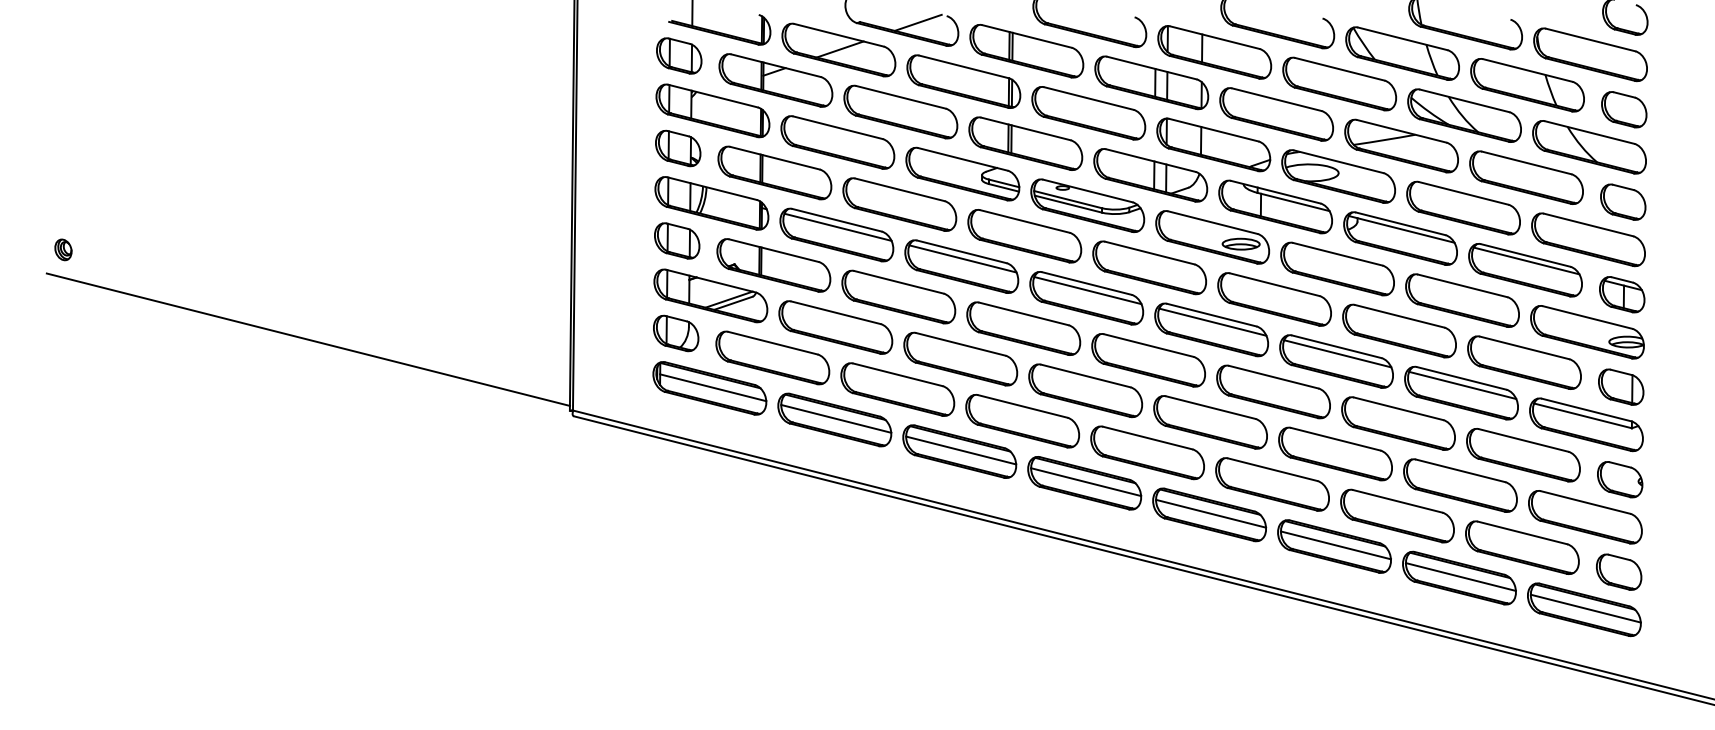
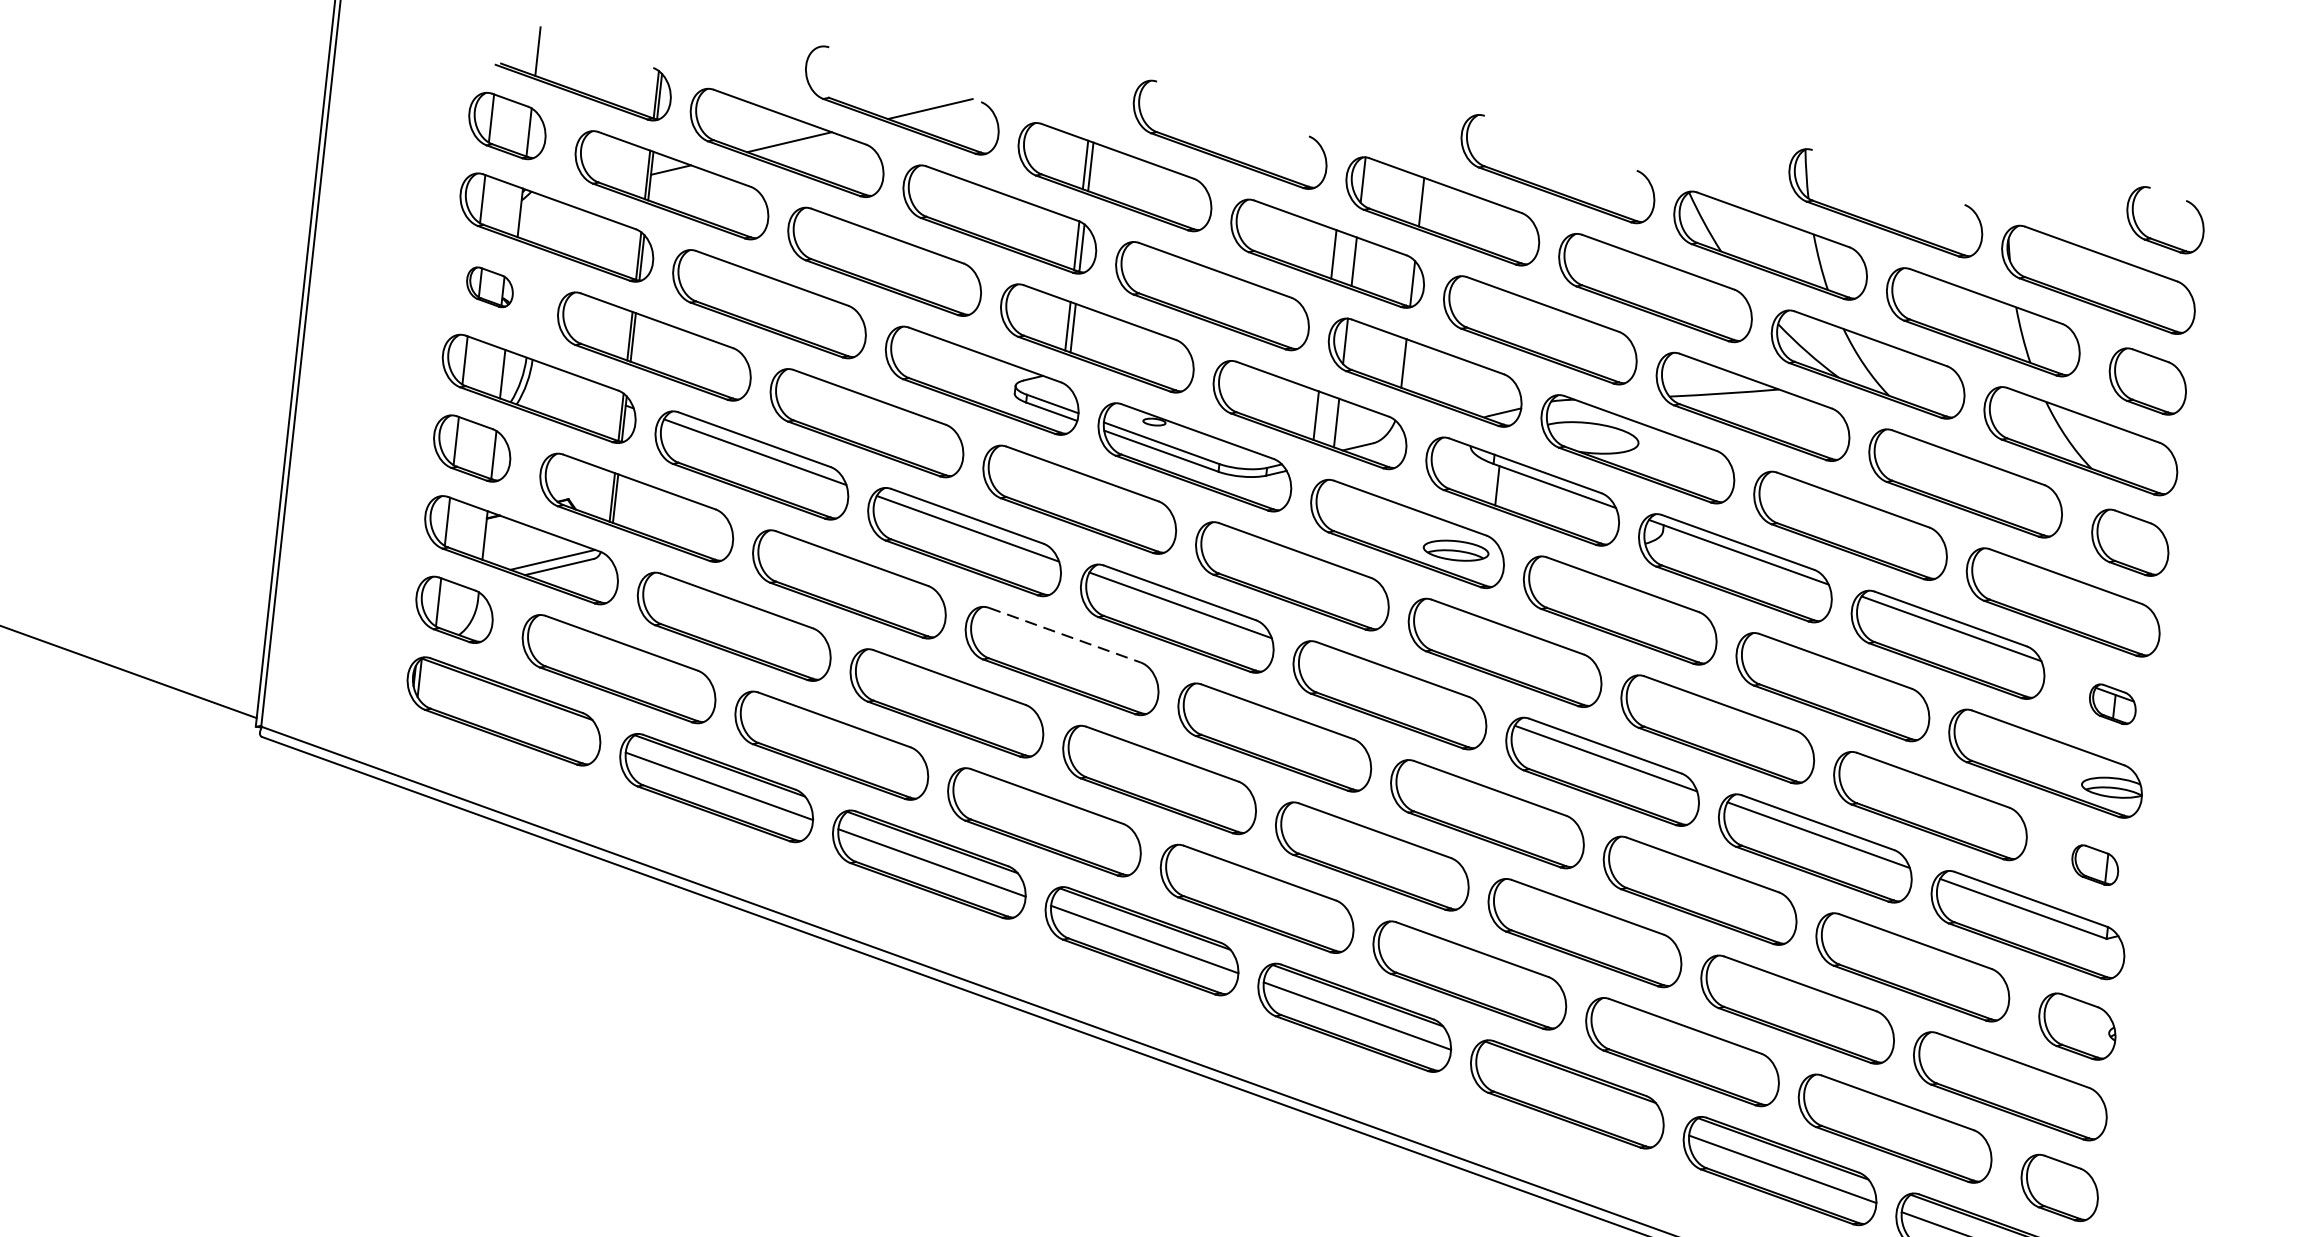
part: (678, 148) -> (490, 287), size x0.6
part: (1622, 294) -> (2113, 703), size x0.6
line: (1024, 314) -> (1065, 636), solid -> dashed
line: (1212, 321) -> (1392, 680), removed
part: (1621, 386) -> (2095, 864), size x0.6
line: (713, 387) -> (510, 710), removed
line: (1335, 545) -> (1569, 1092), removed

